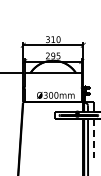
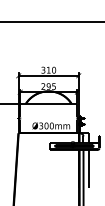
line: (94, 138) -> (89, 169), dashed -> solid

